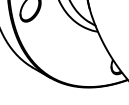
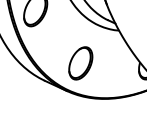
part: (63, 55) -> (80, 62), added

